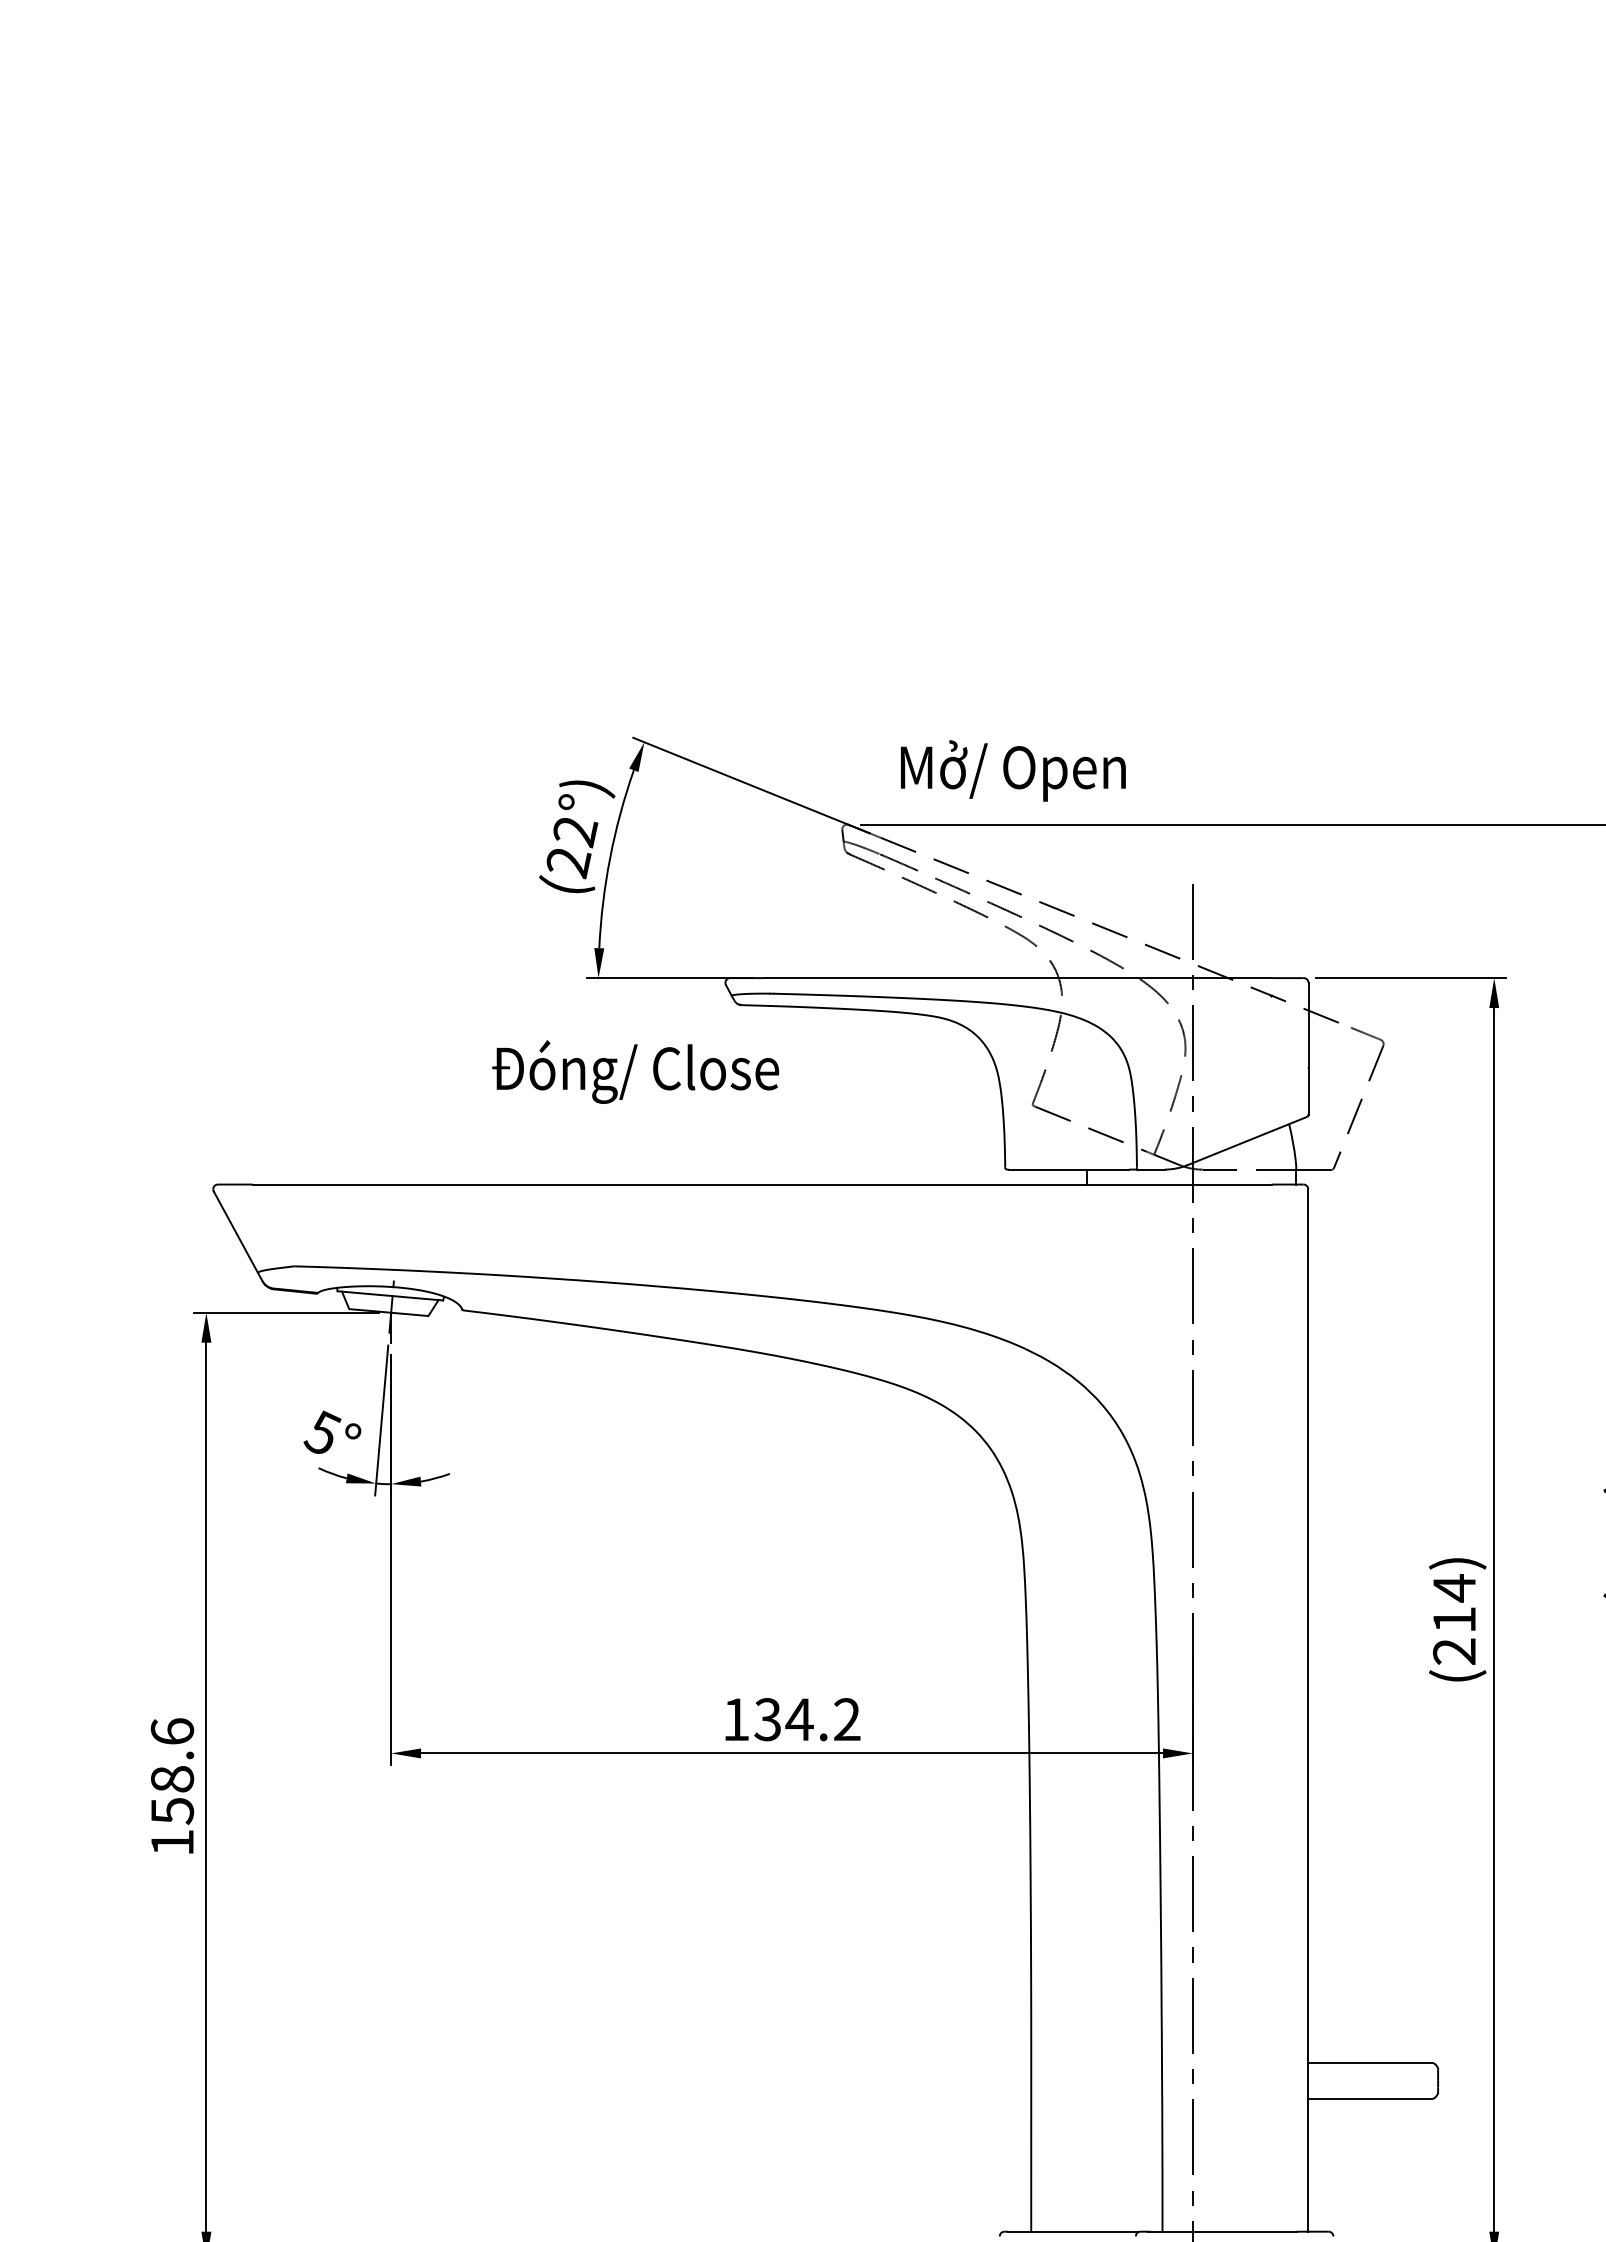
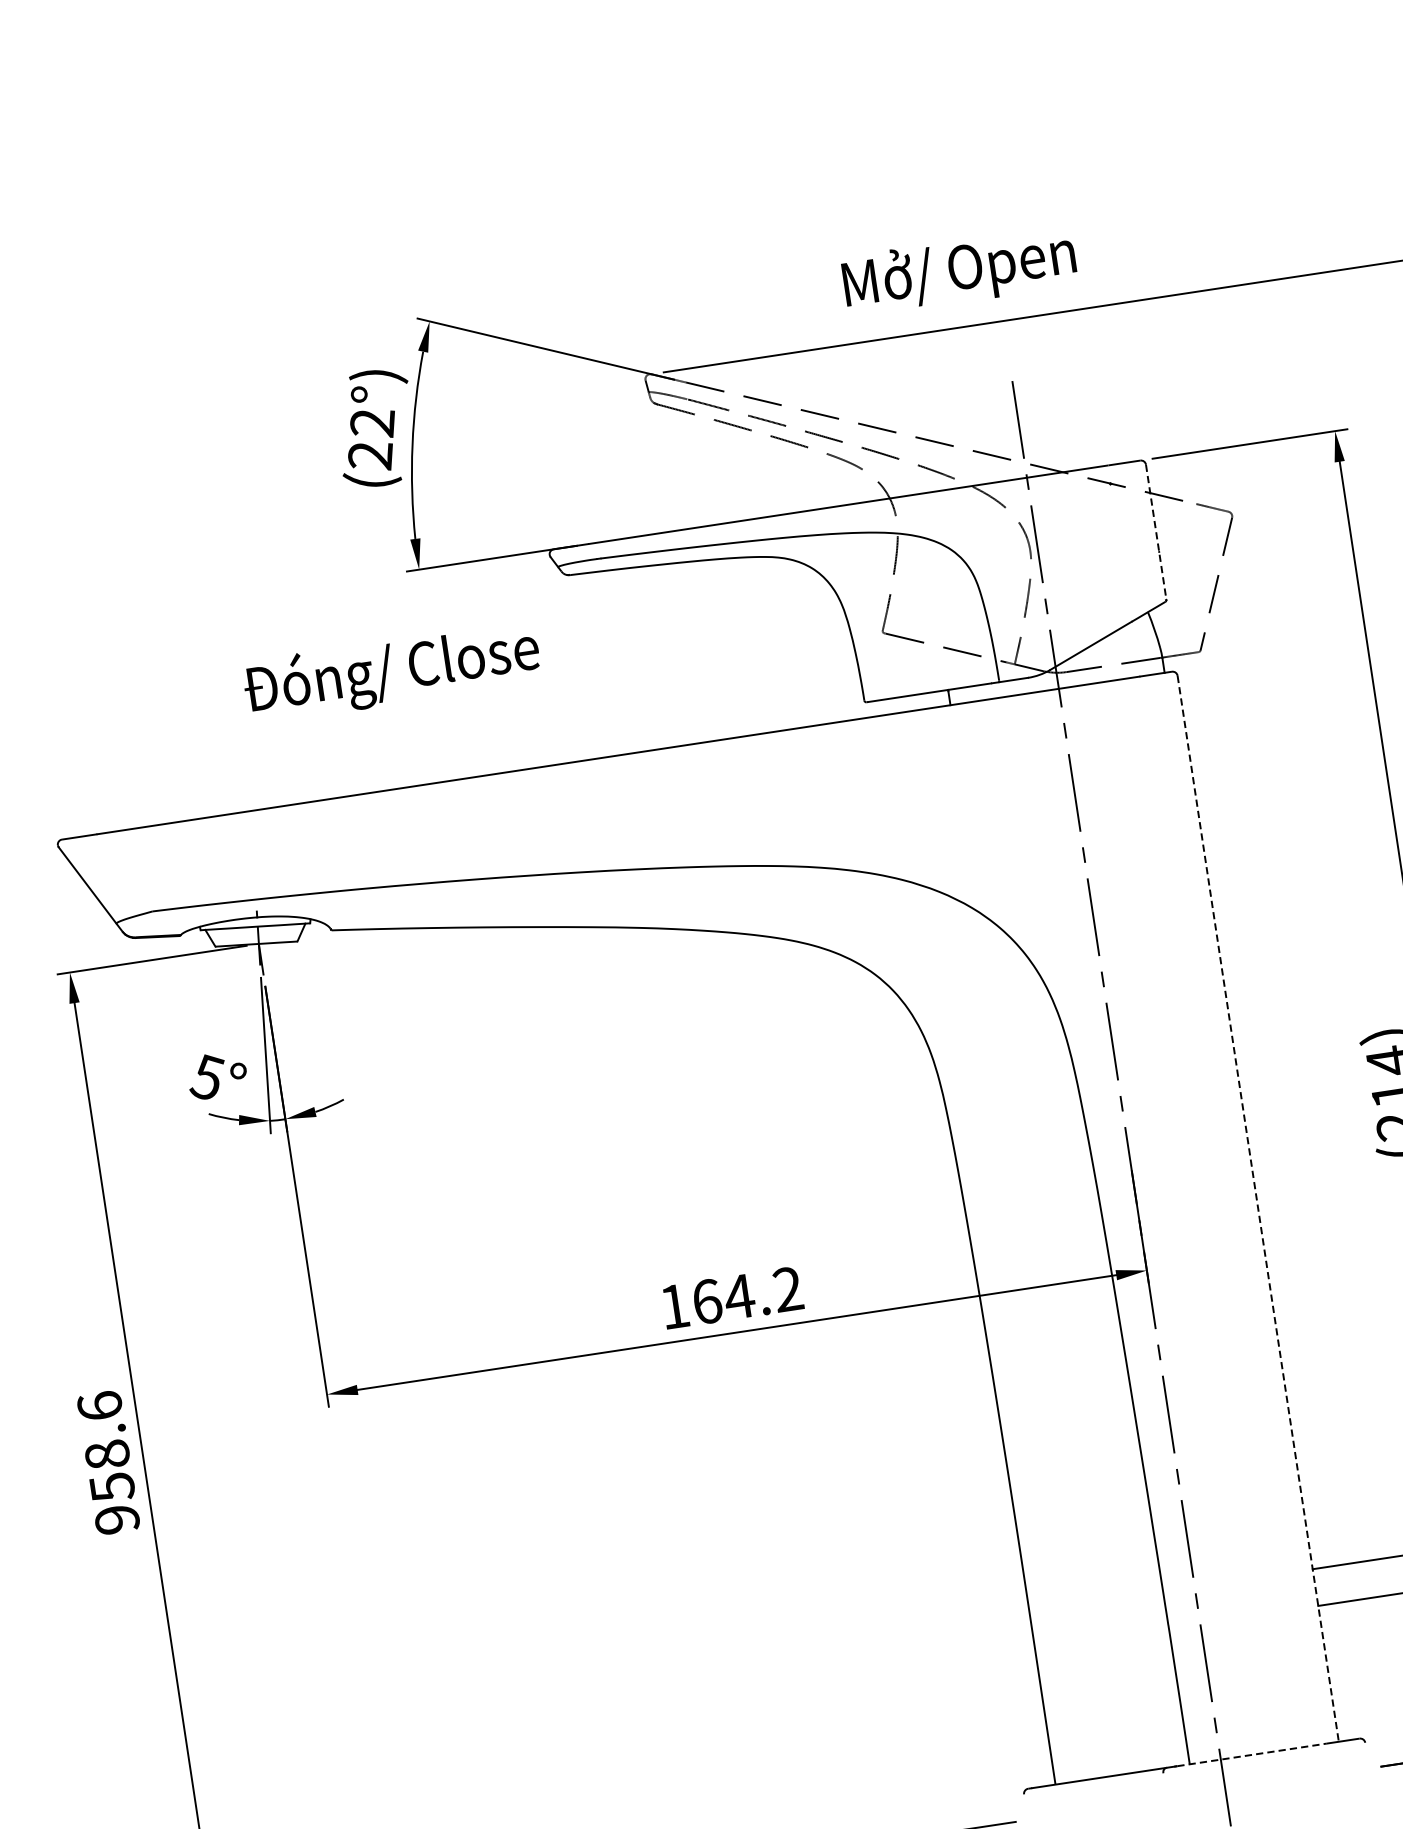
text: (1013, 770) -> (959, 270), moved
line: (1308, 1049) -> (1156, 532), solid -> dashed
text: (635, 1071) -> (391, 671), moved
line: (1308, 1711) -> (1258, 1209), solid -> dashed
text: (767, 1719) -> (706, 1301), 134.2 -> 164.2
text: (172, 1842) -> (117, 1519), 158.6 -> 958.6
line: (1223, 2231) -> (1252, 1754), solid -> dashed

